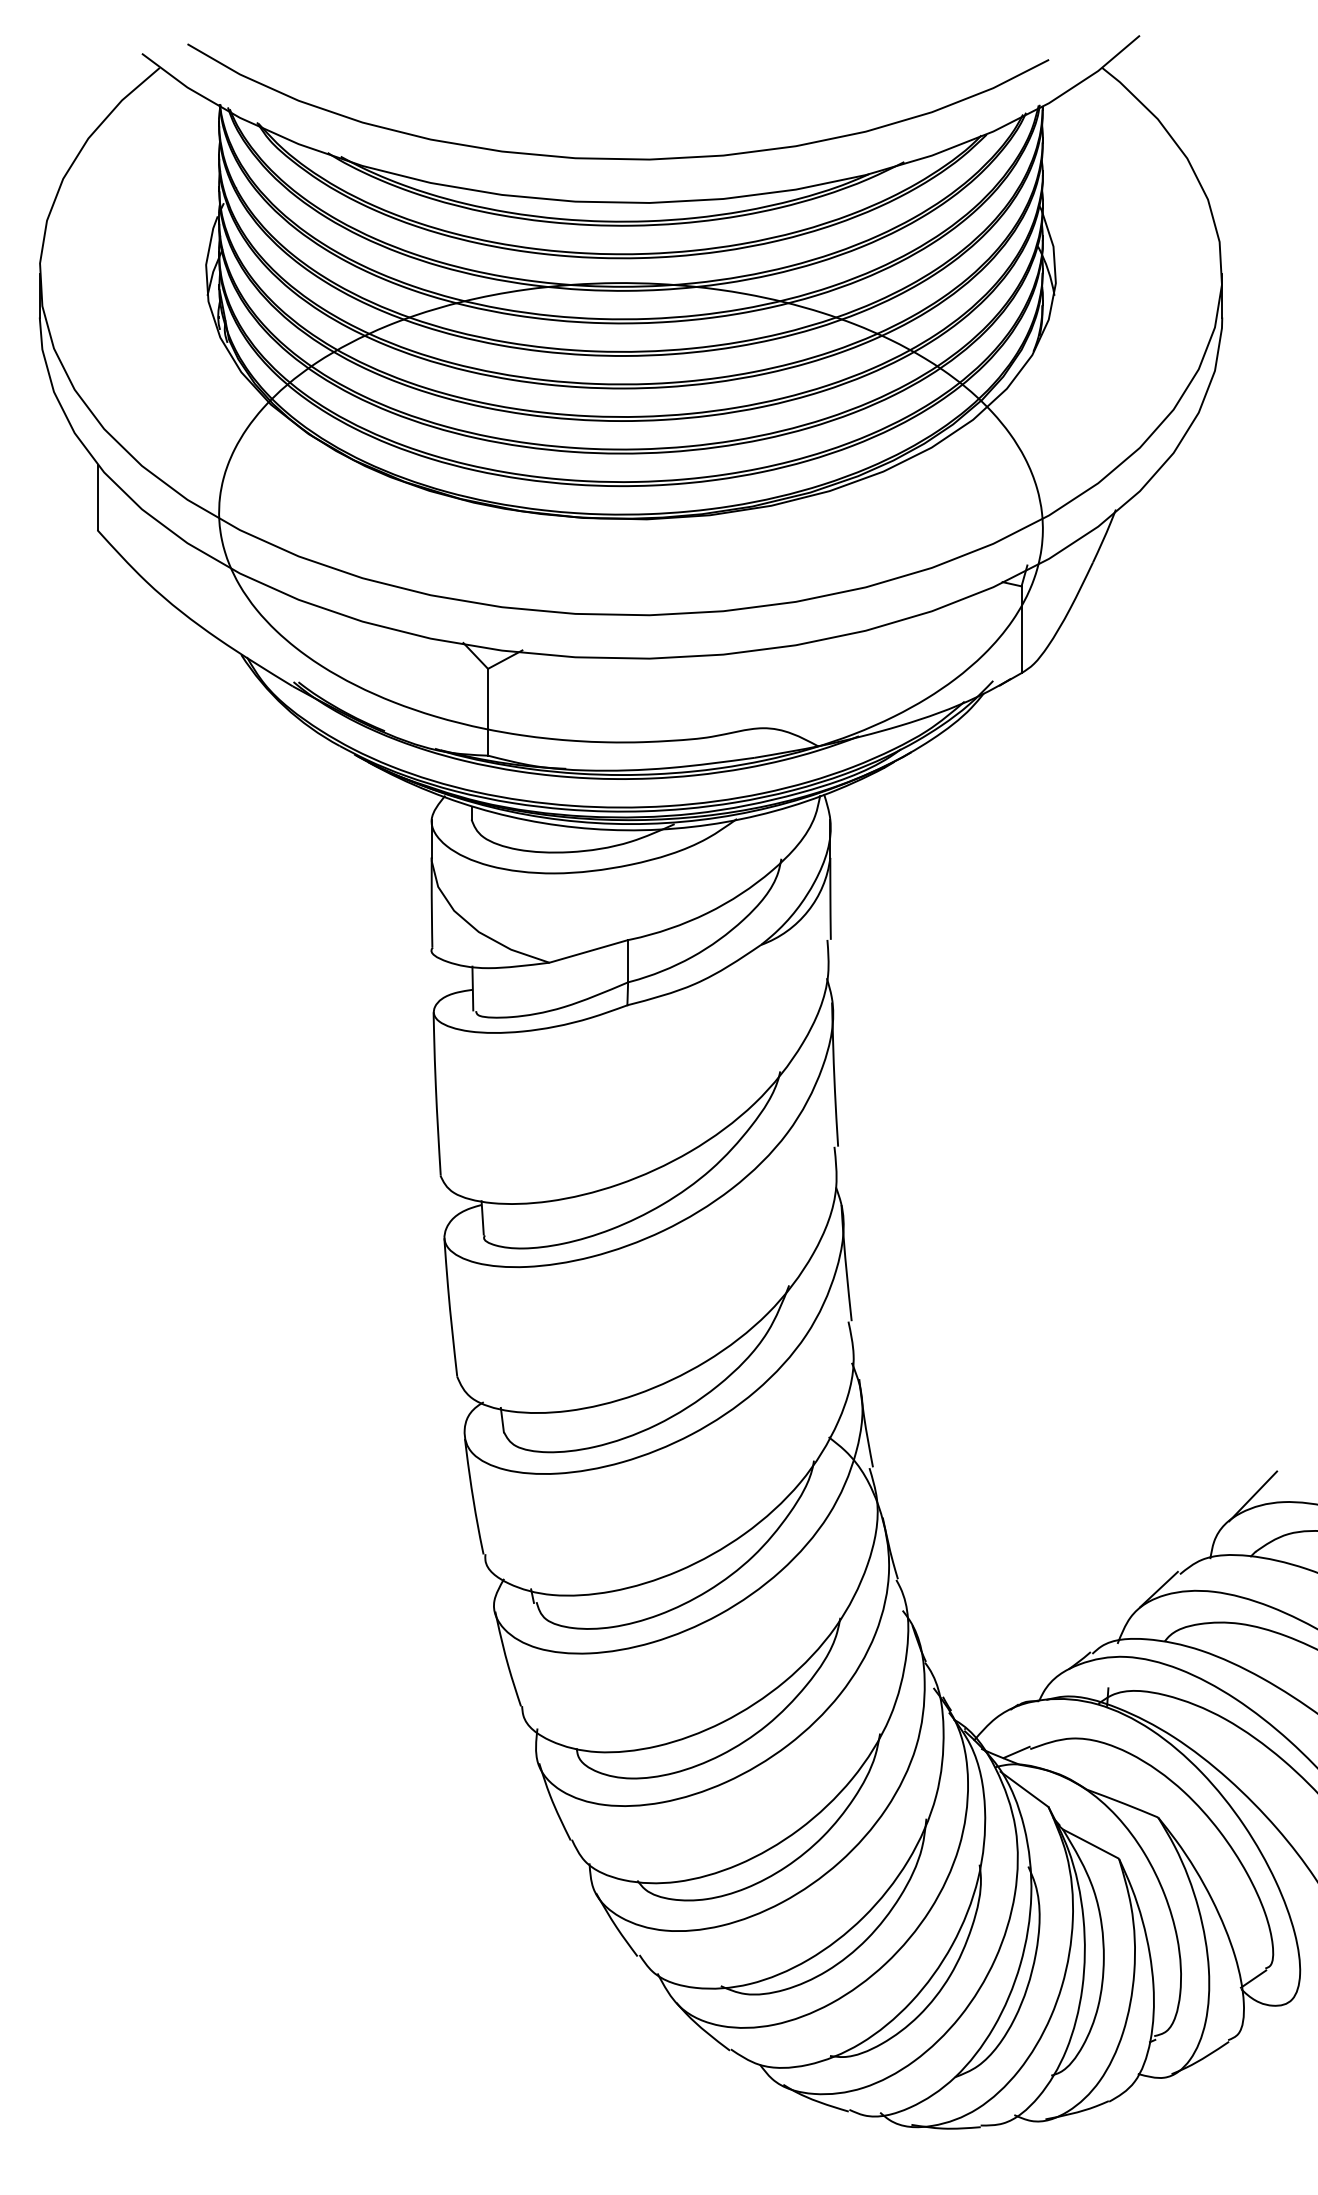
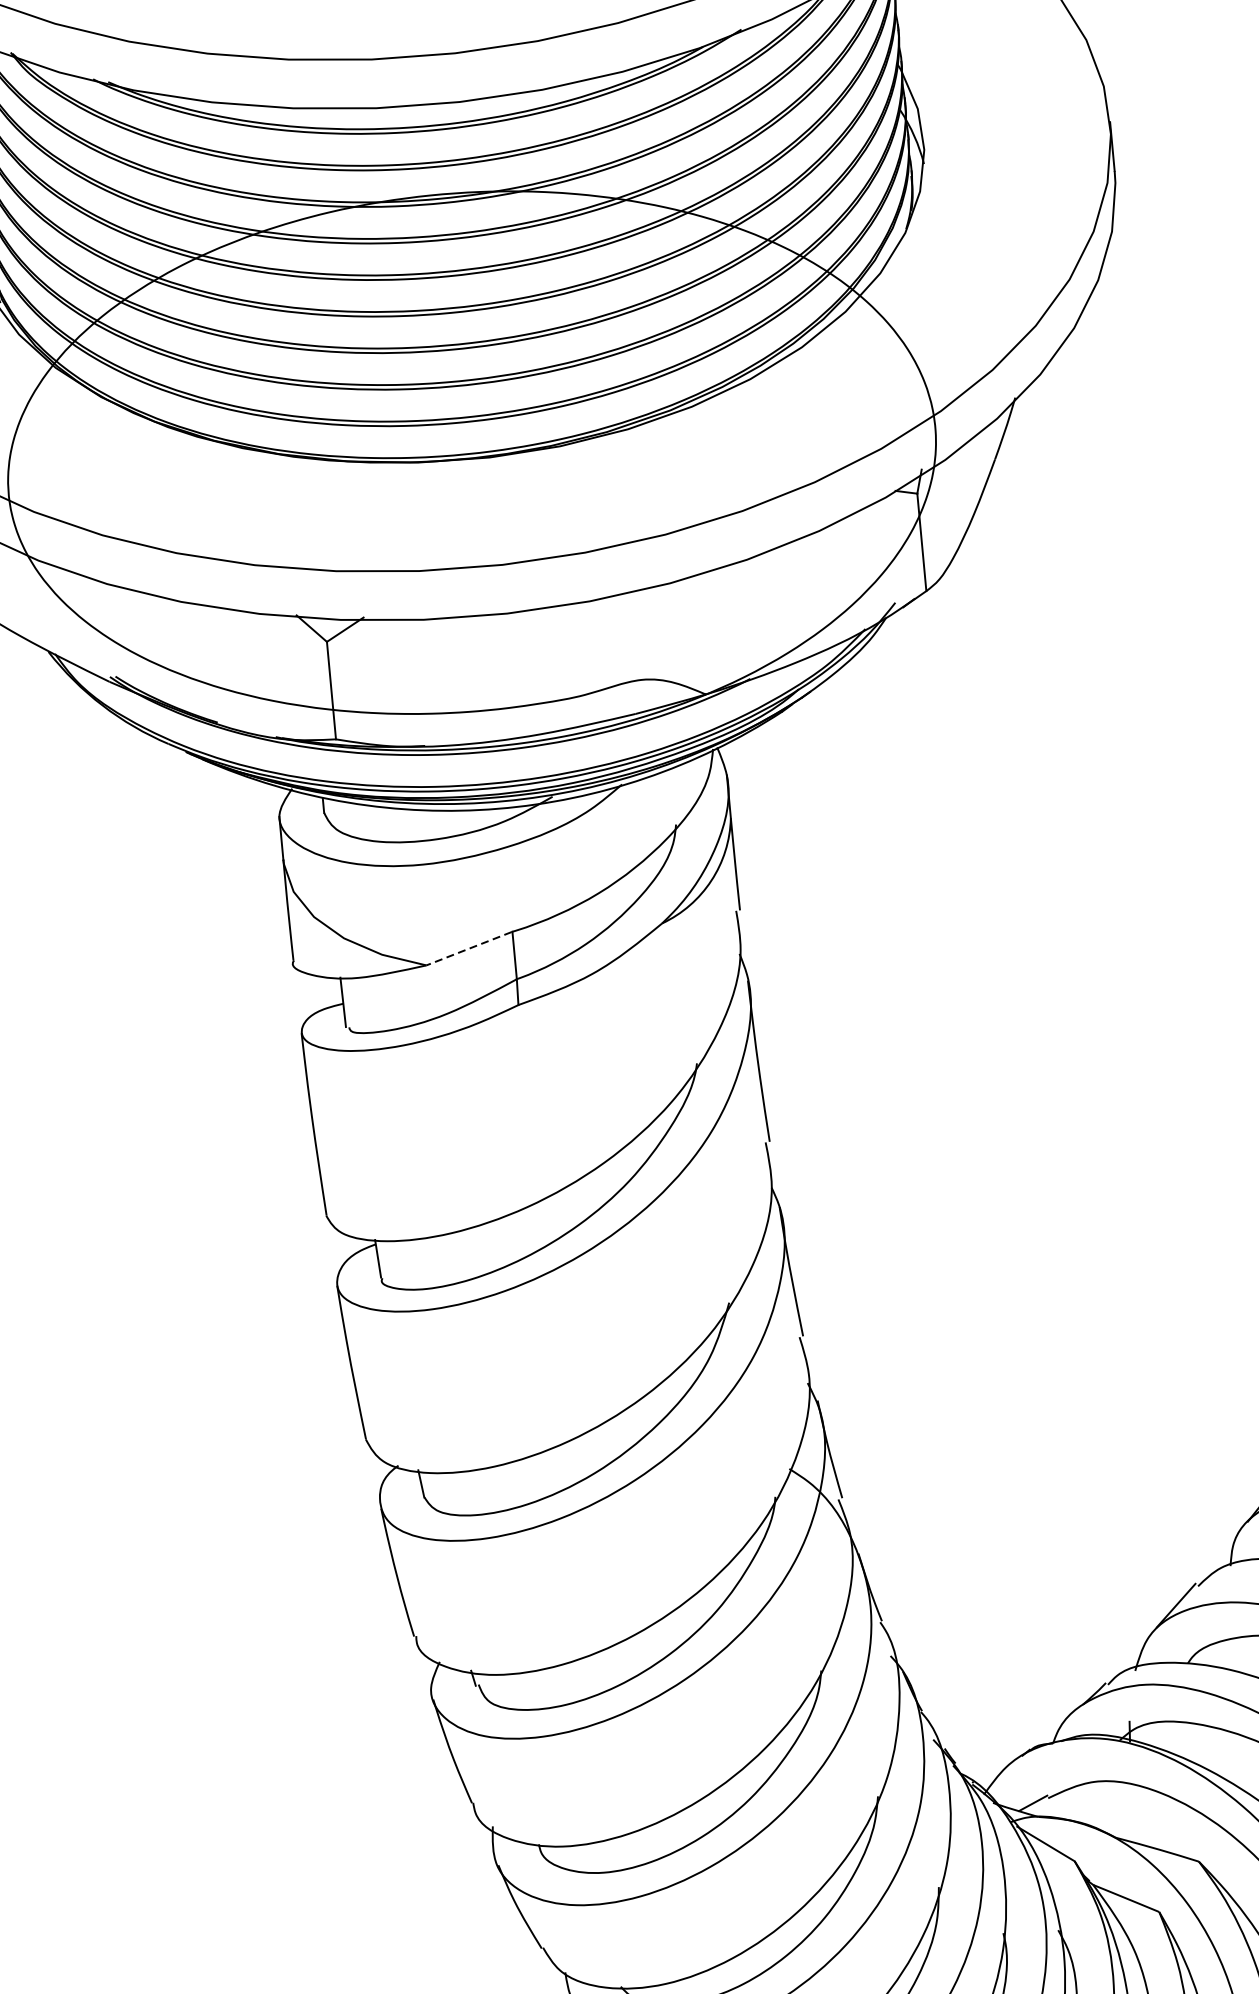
line: (588, 951) -> (469, 948), solid -> dashed

